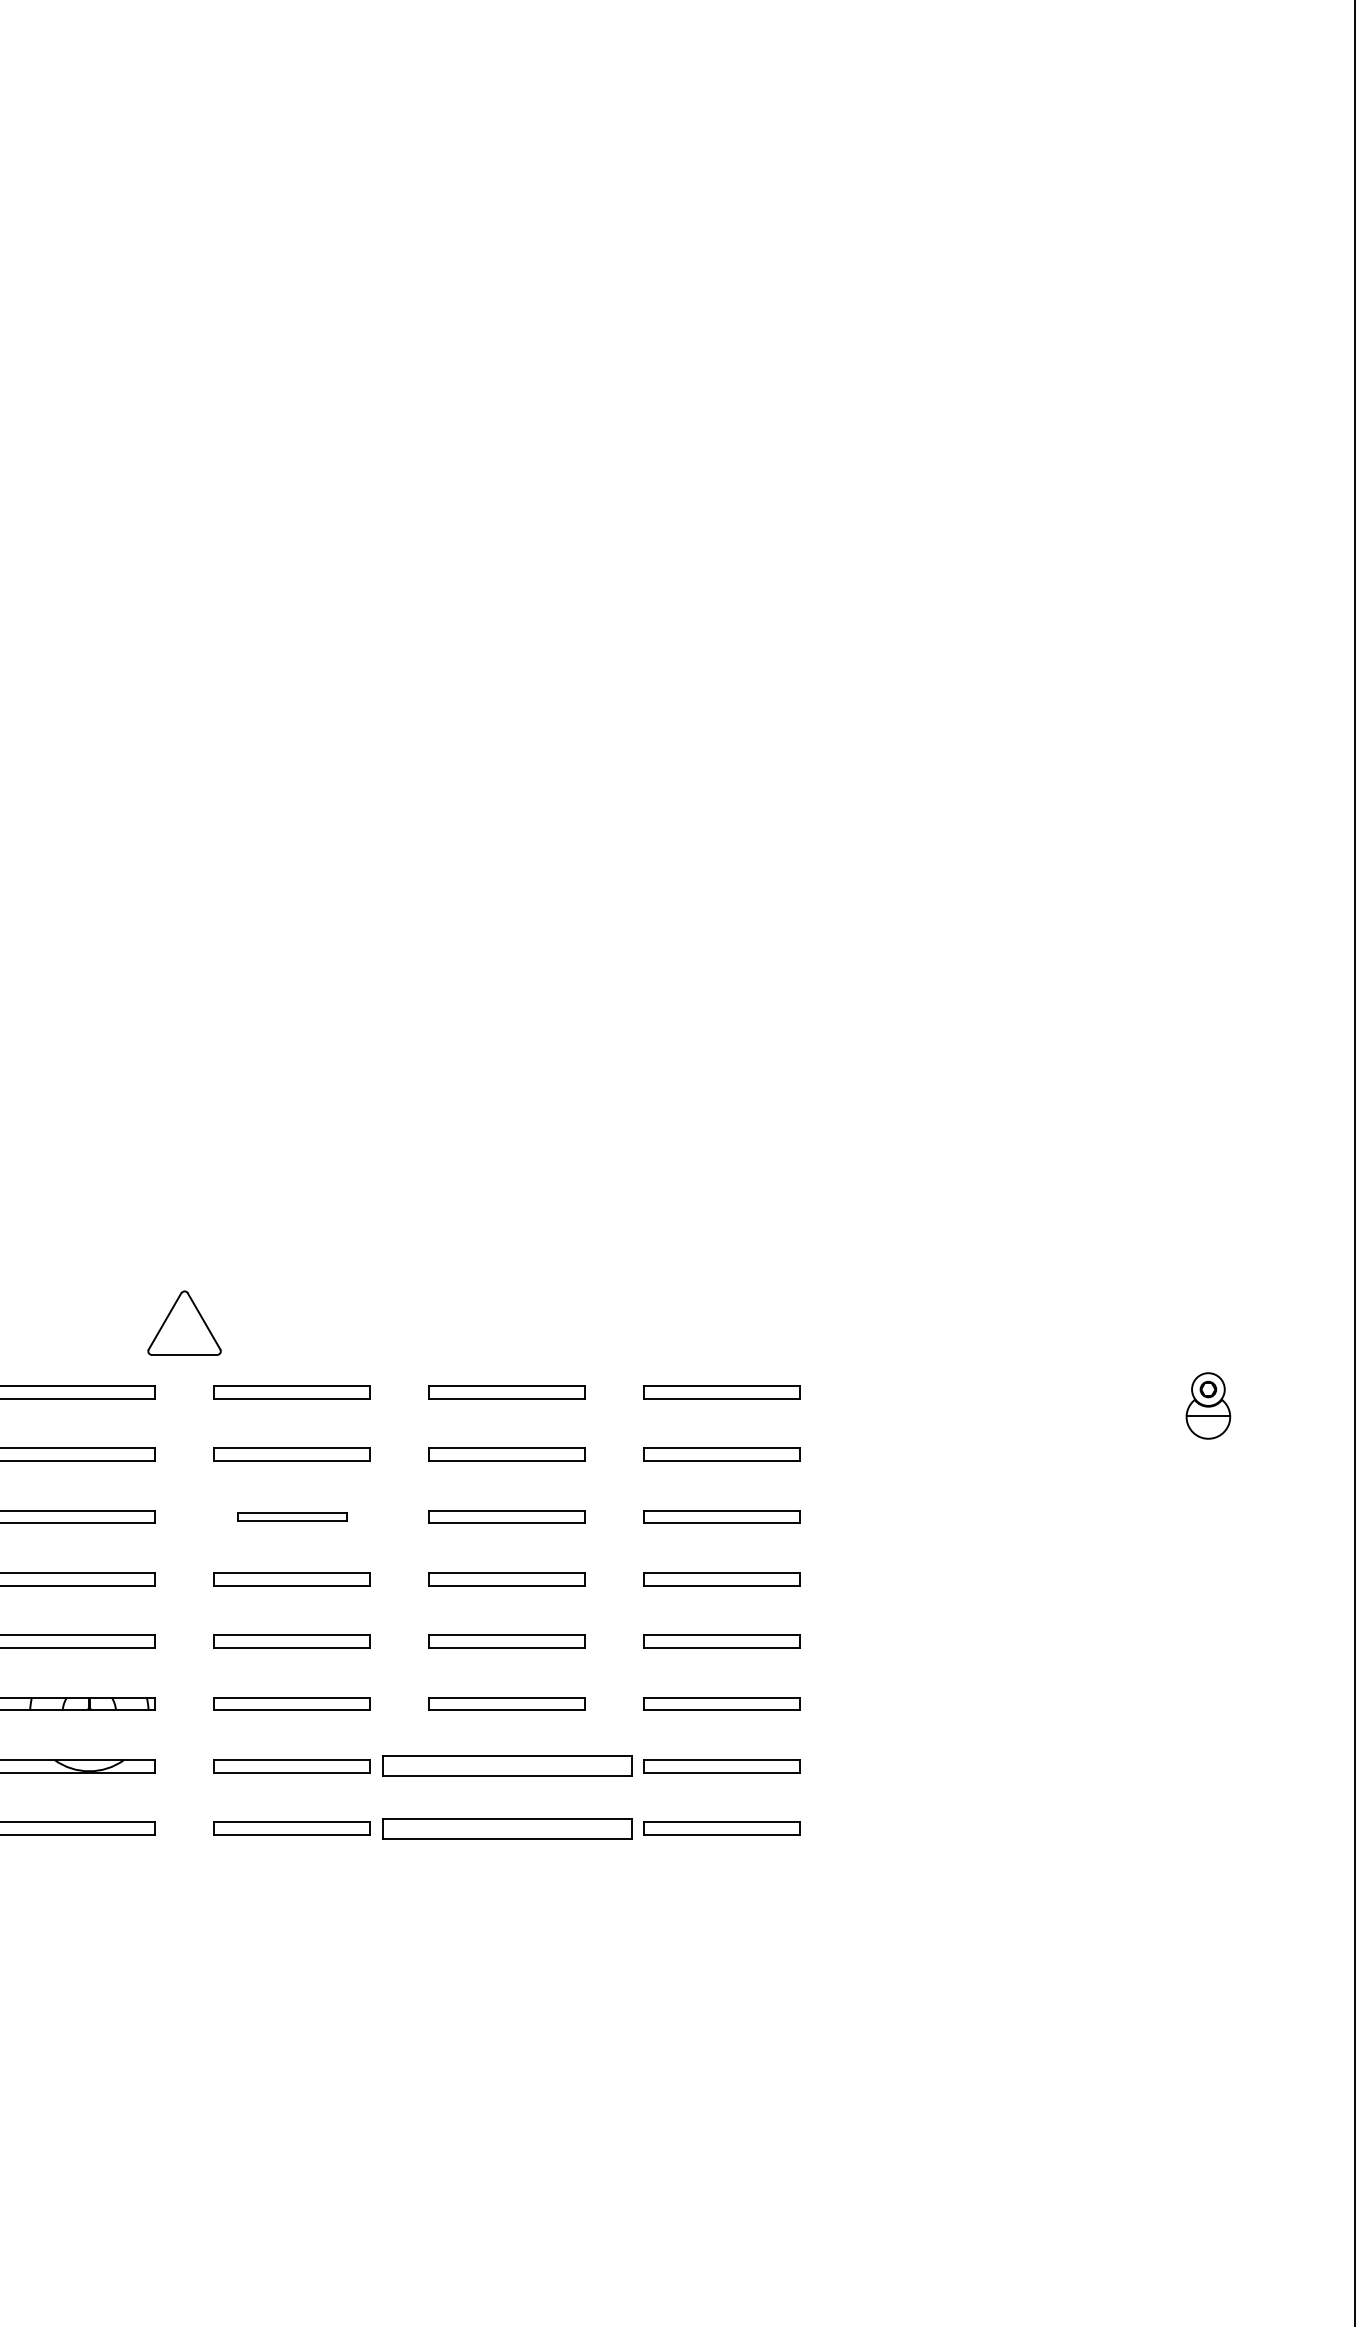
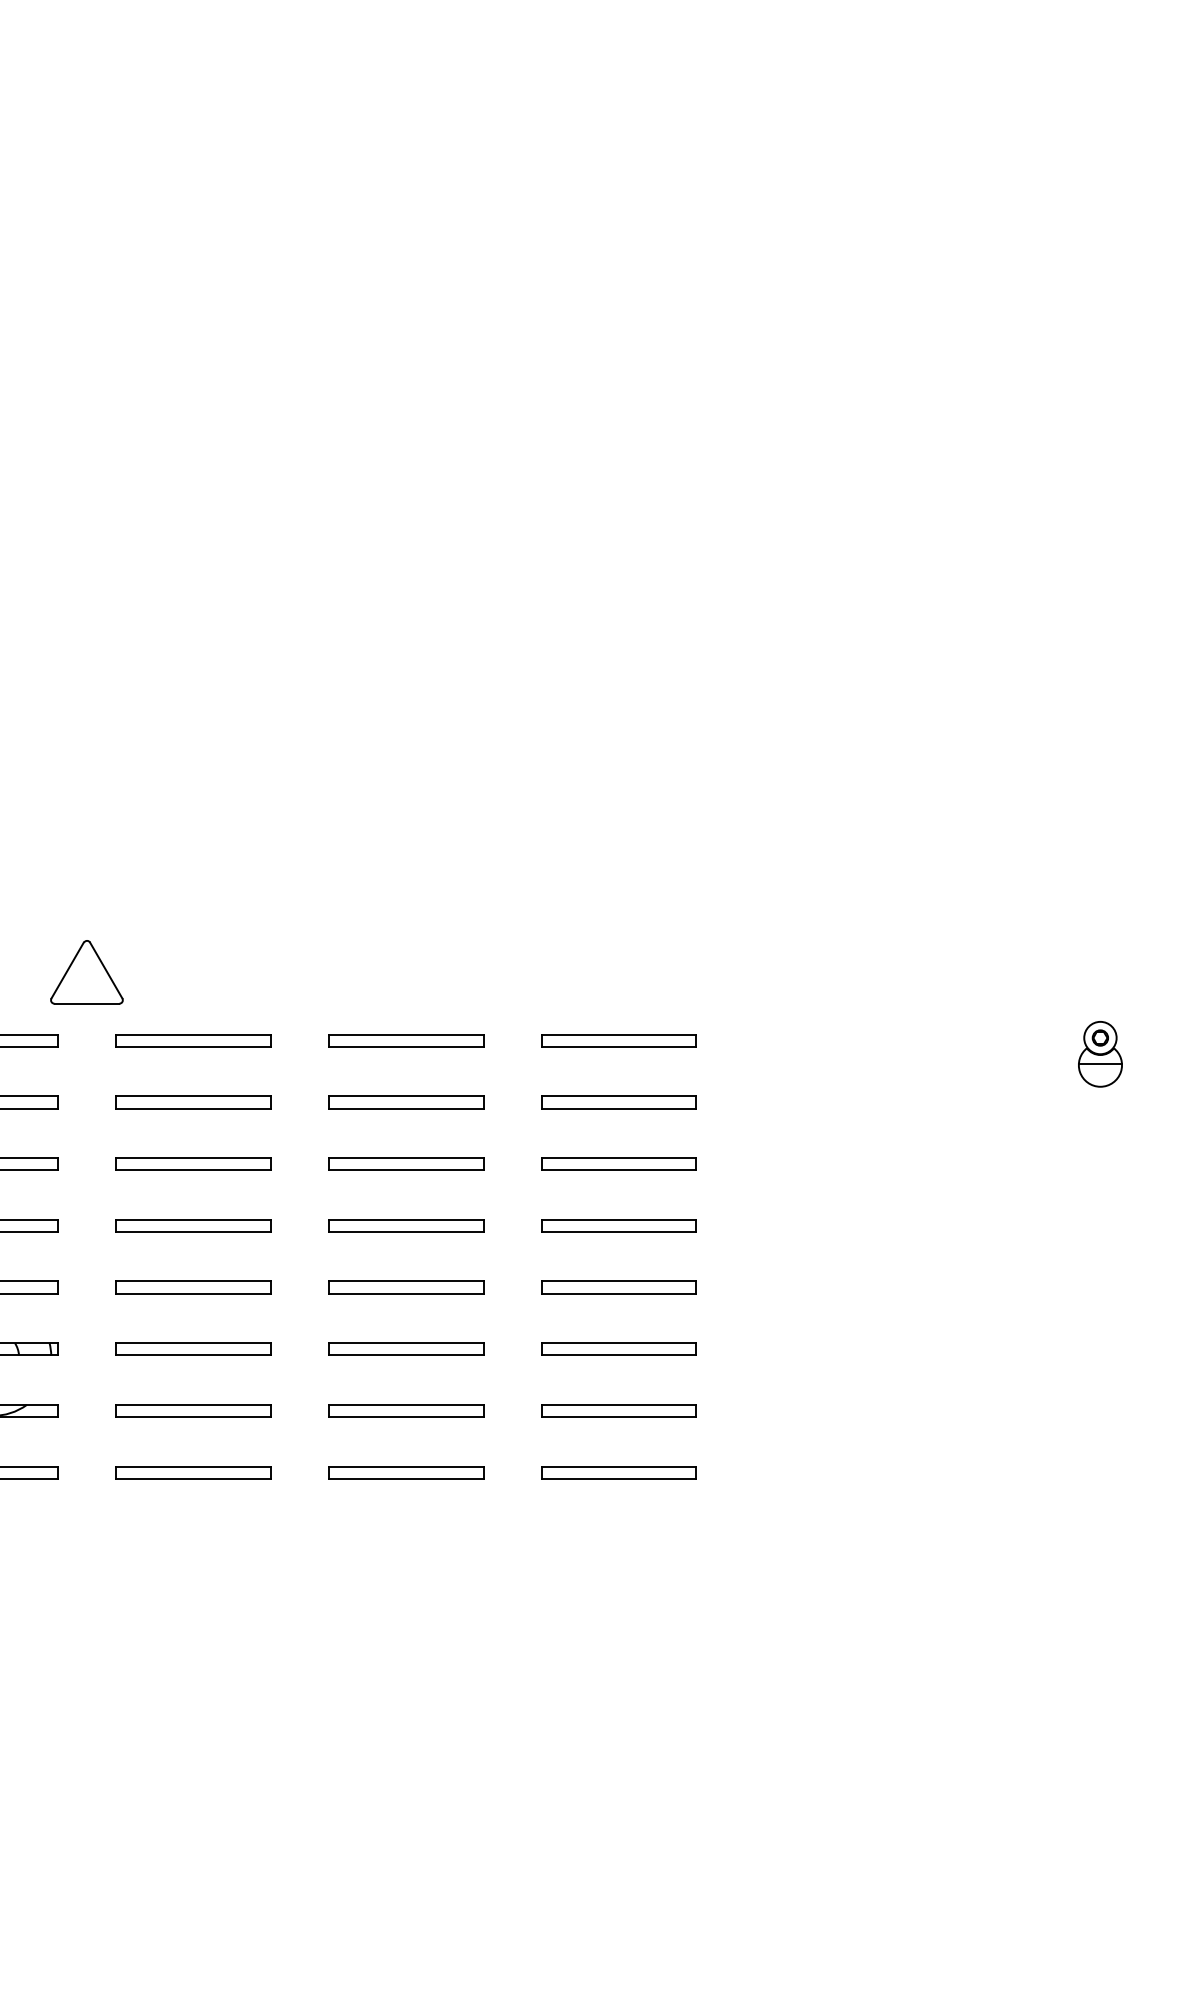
part: (291, 1516) -> (192, 1163), size x1.43
part: (506, 1766) -> (405, 1411), size x0.62
part: (506, 1828) -> (405, 1472), size x0.62

